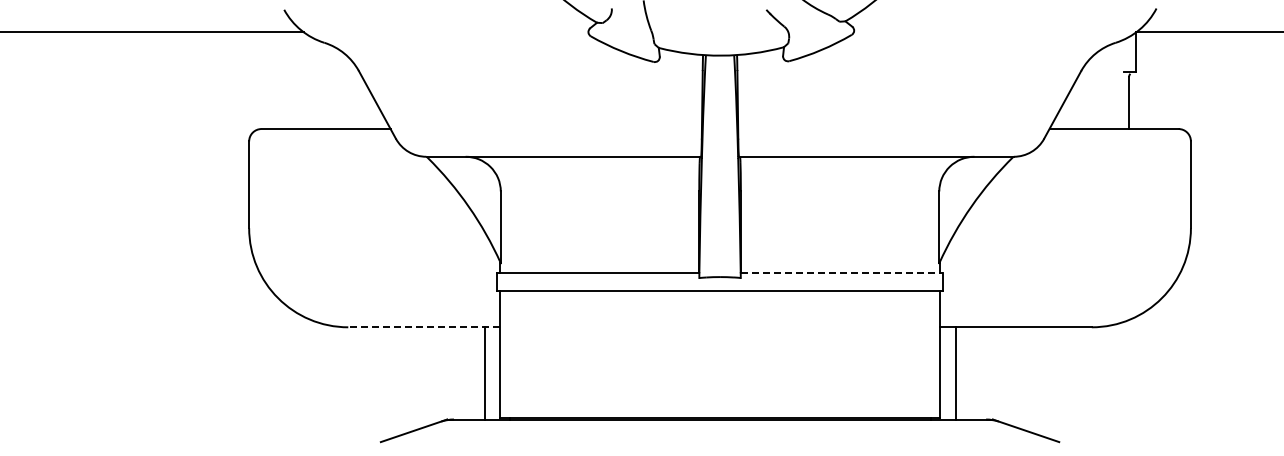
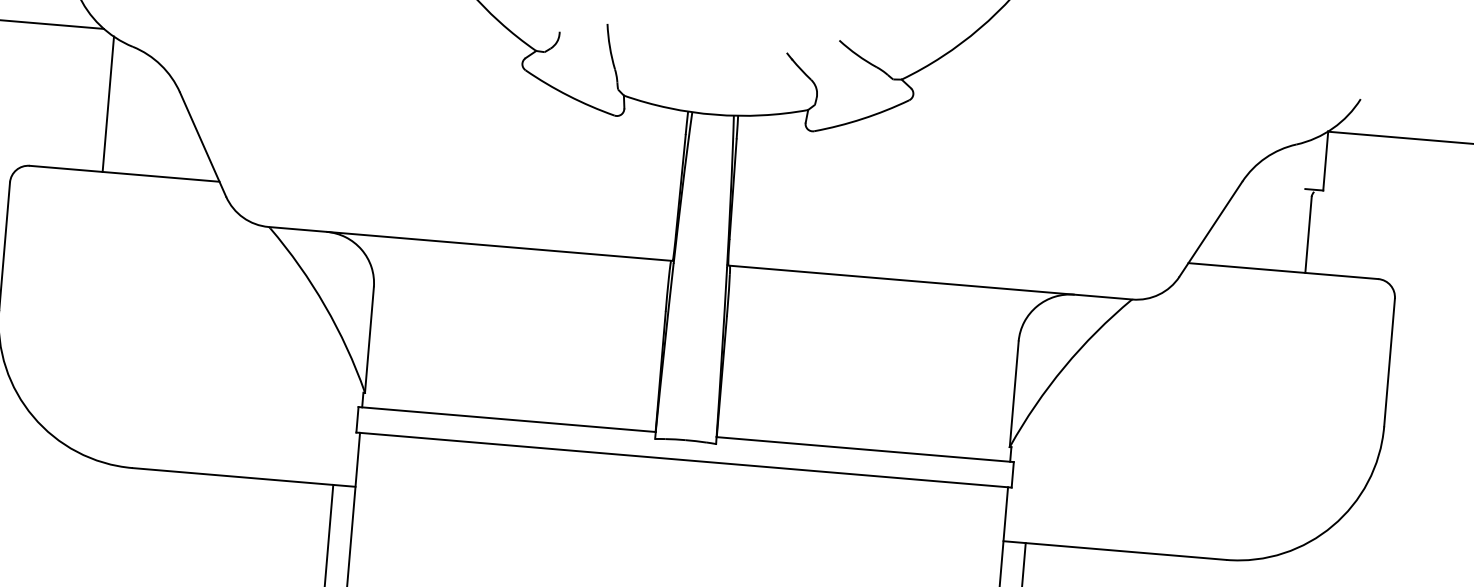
line: (311, 82) -> (108, 103), added
line: (842, 273) -> (866, 450), dashed -> solid
line: (424, 327) -> (244, 477), dashed -> solid

